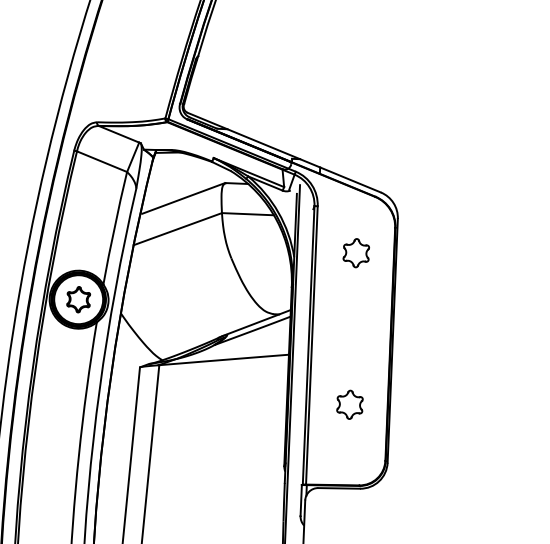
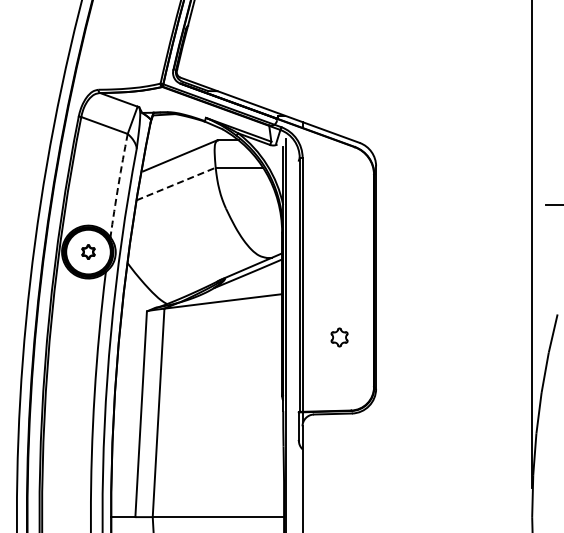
arc: (114, 228) -> (118, 185), solid -> dashed
line: (178, 229) -> (176, 184), solid -> dashed
part: (356, 252) -> (339, 198), removed
part: (78, 299) -> (88, 251), size x0.6
part: (349, 404) -> (339, 337), size x0.7

